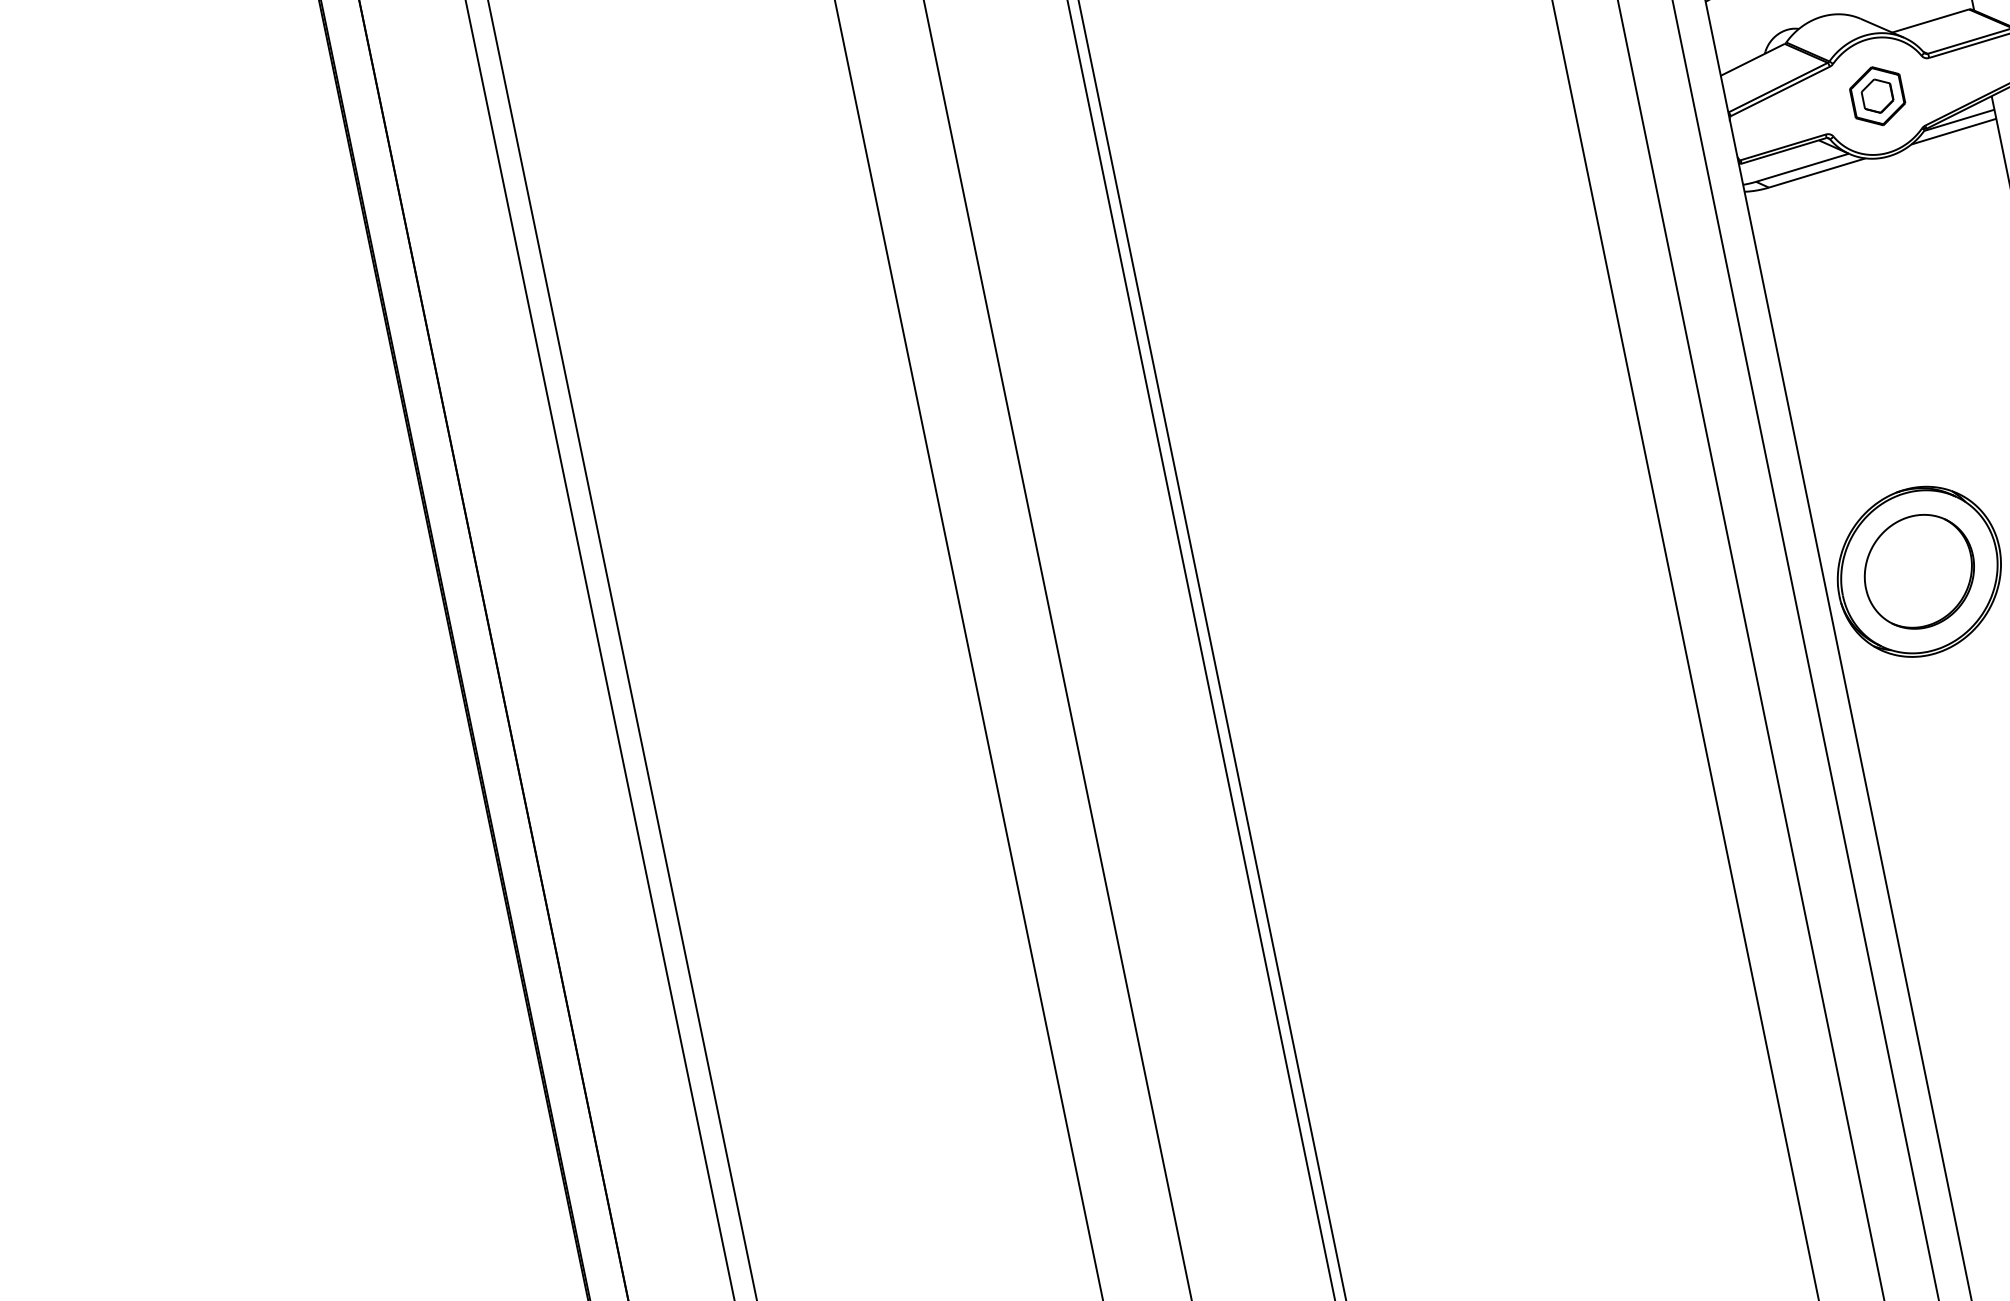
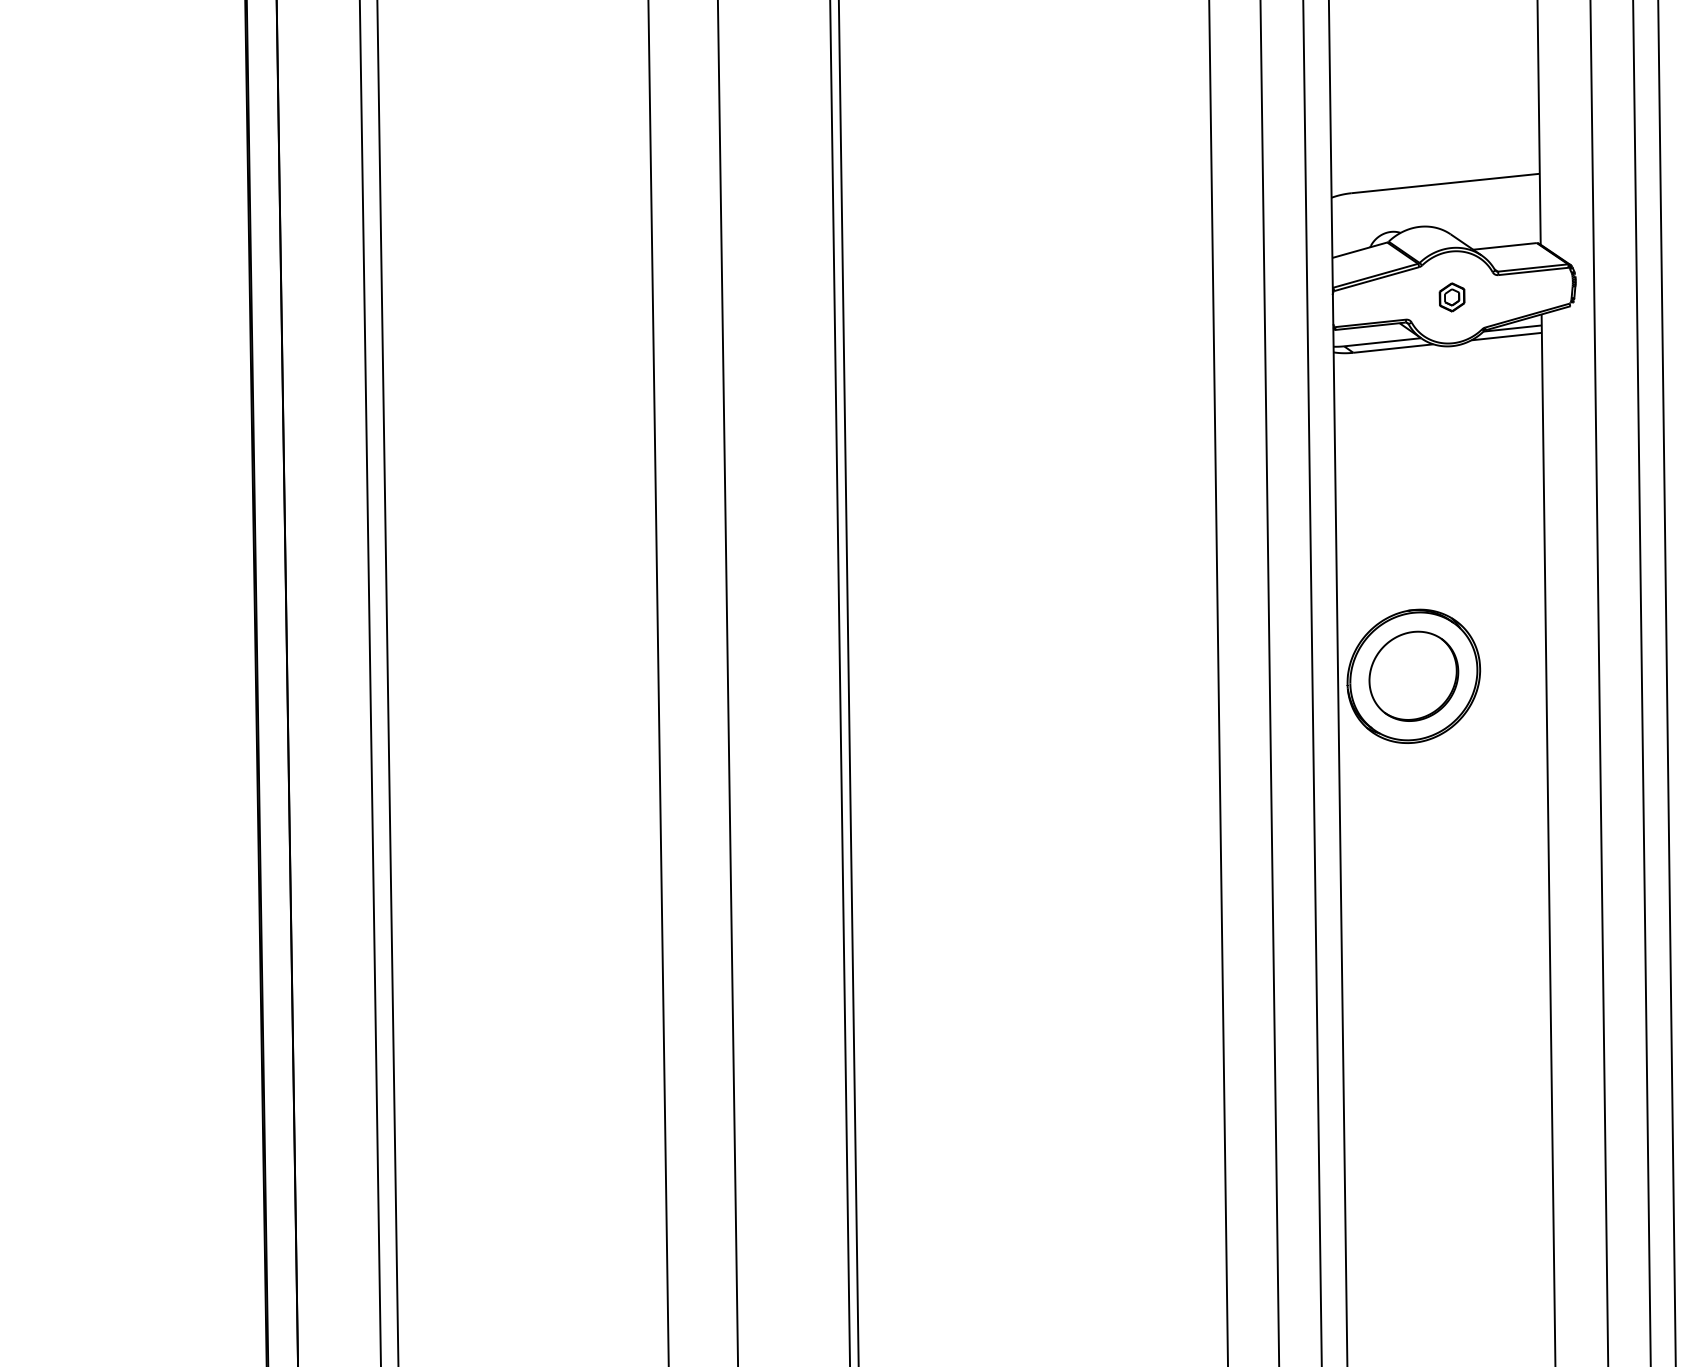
part: (1876, 96) -> (1451, 297), size x0.6

